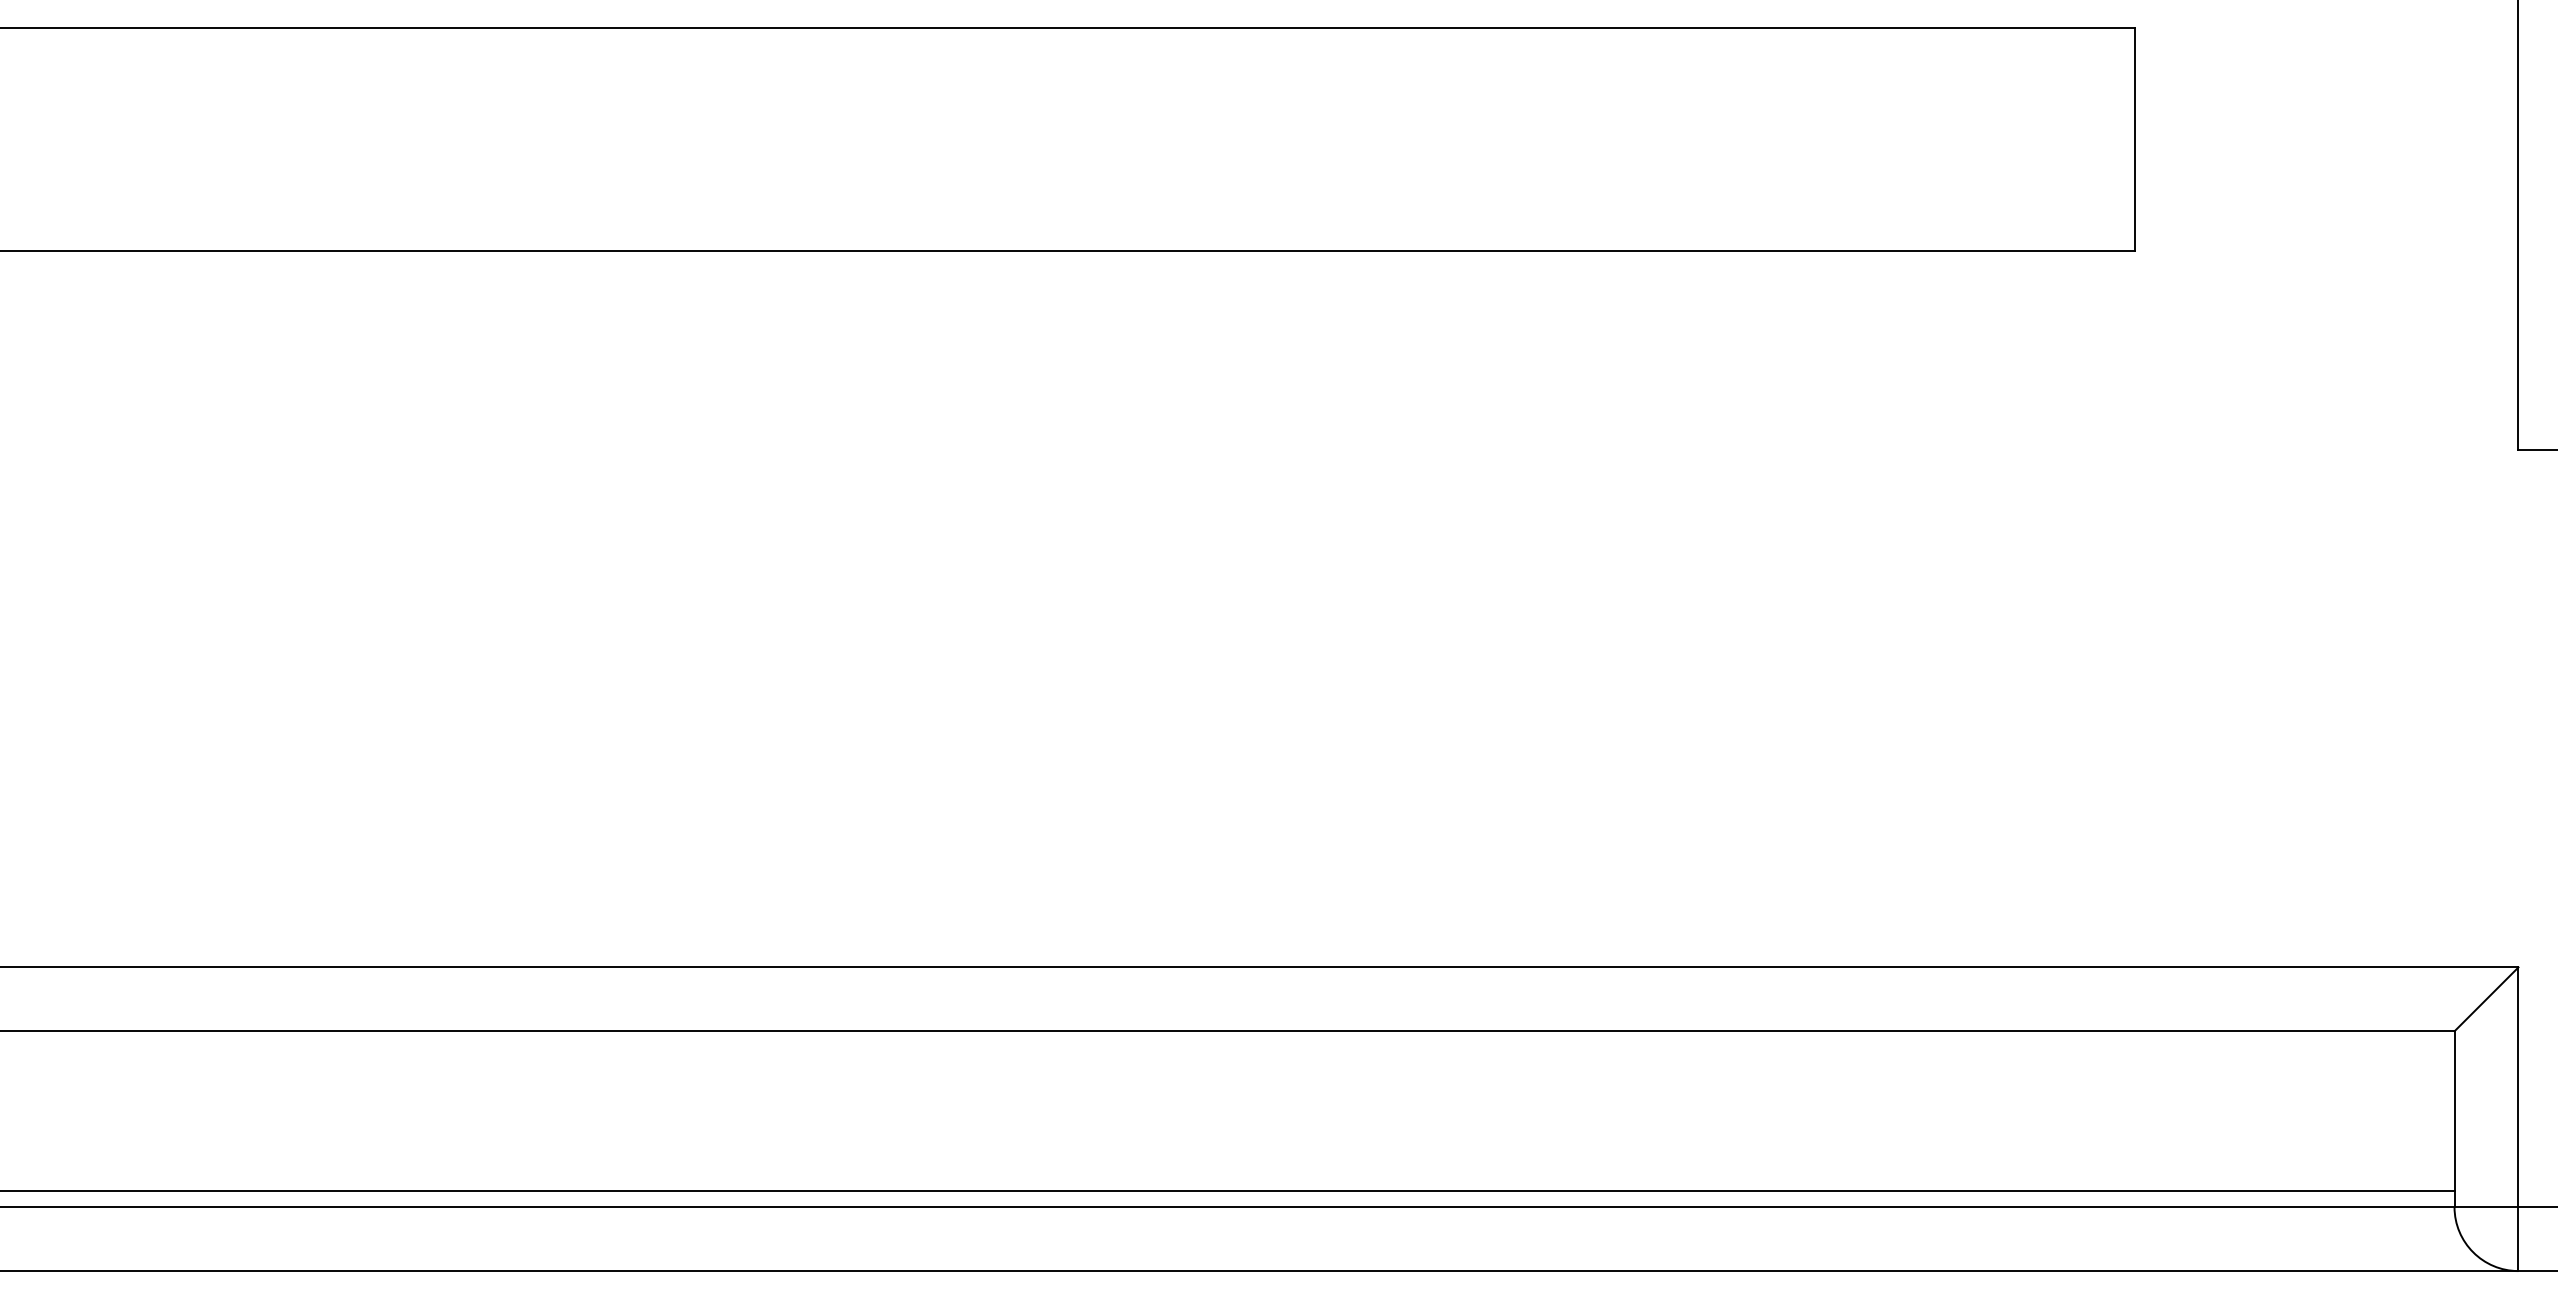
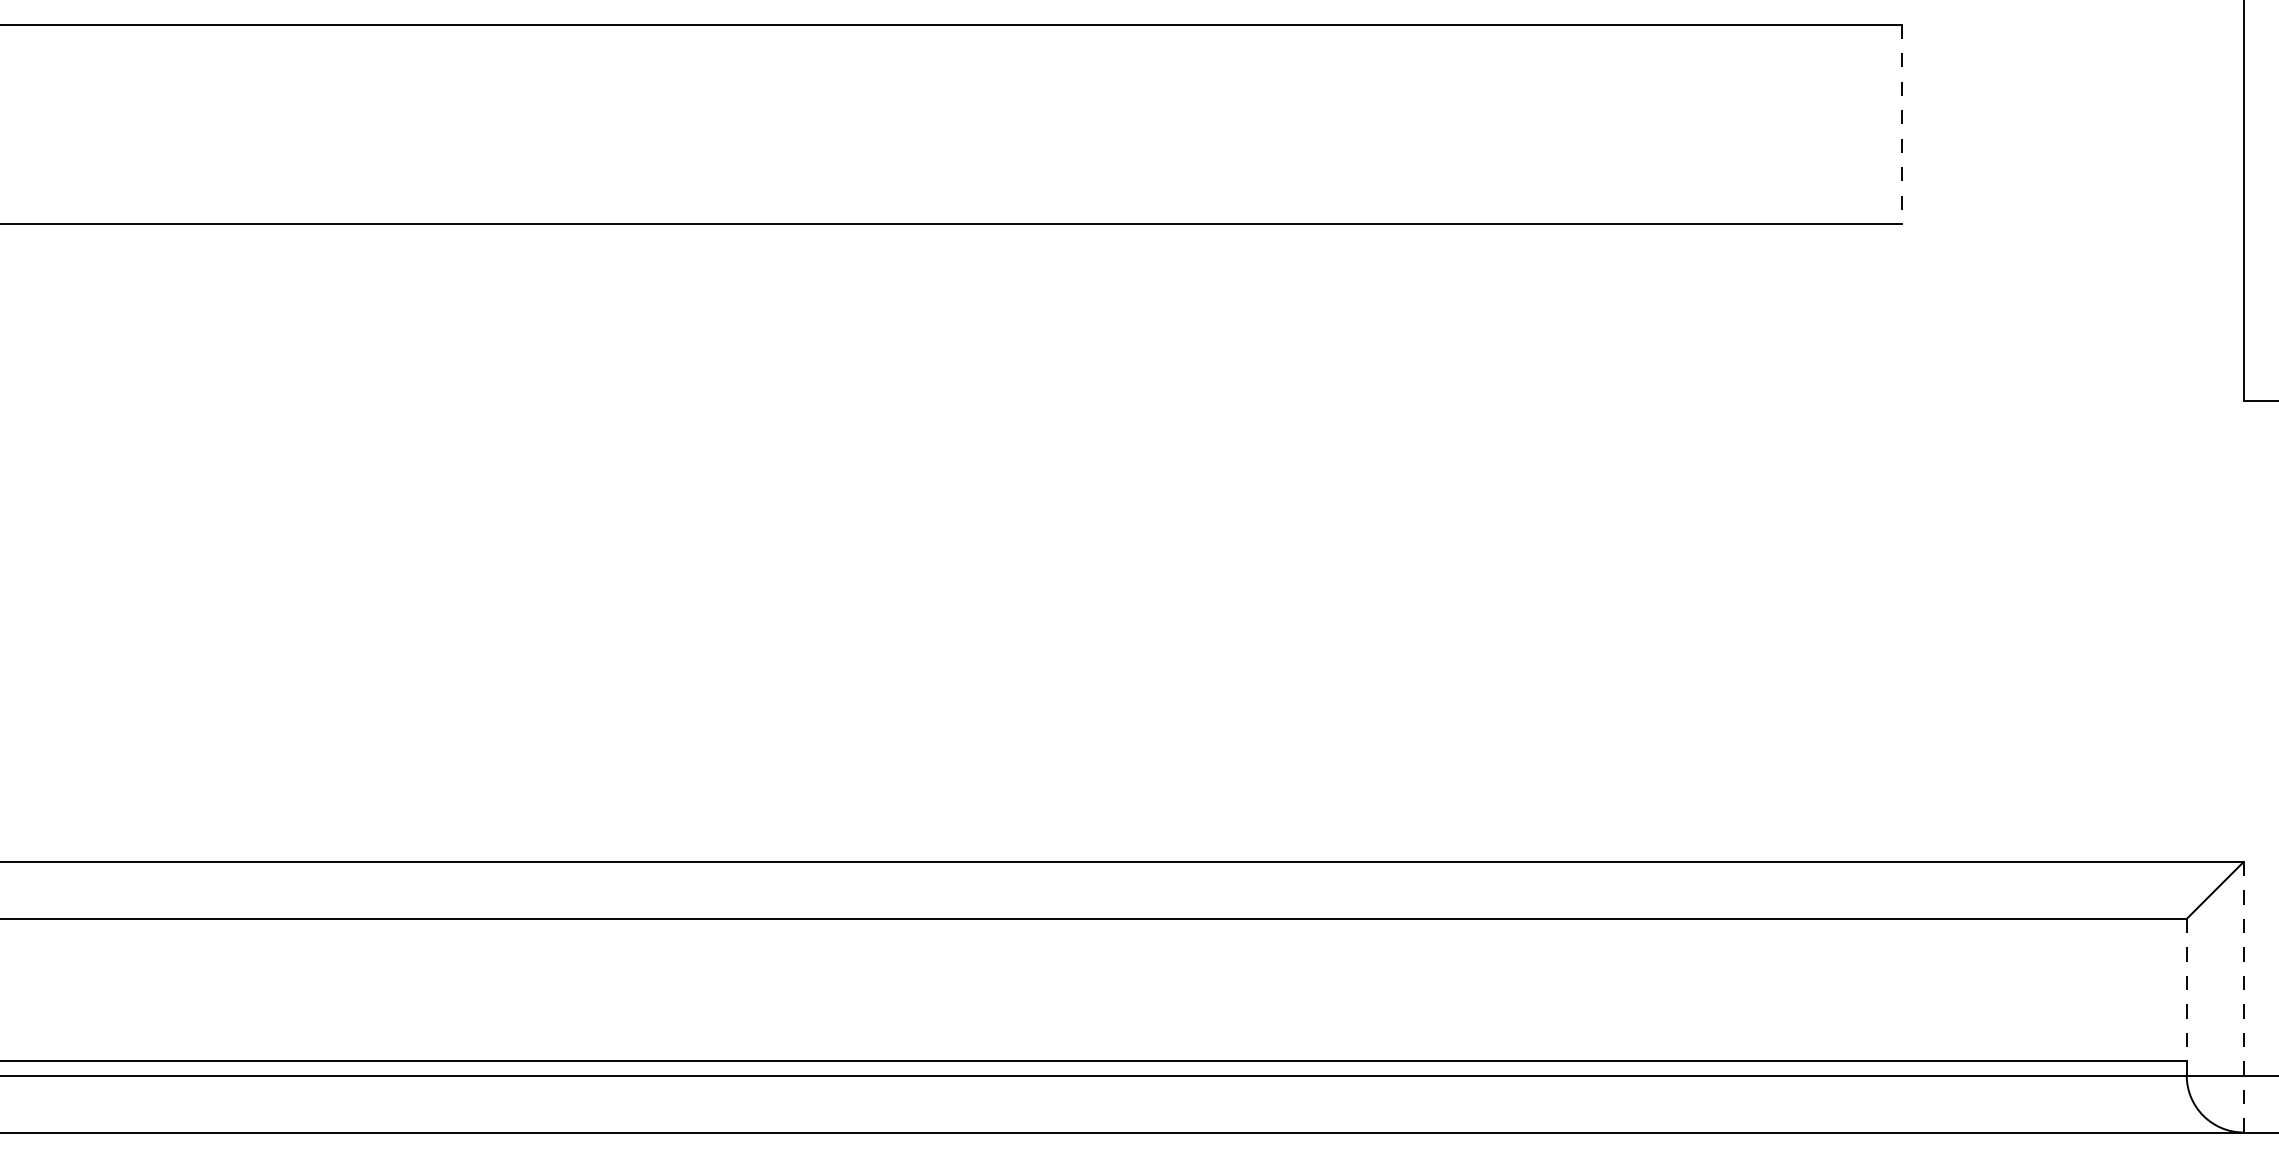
line: (2134, 139) -> (1901, 124), solid -> dashed
line: (2454, 1118) -> (2186, 996), solid -> dashed
line: (2518, 1118) -> (2243, 996), solid -> dashed

